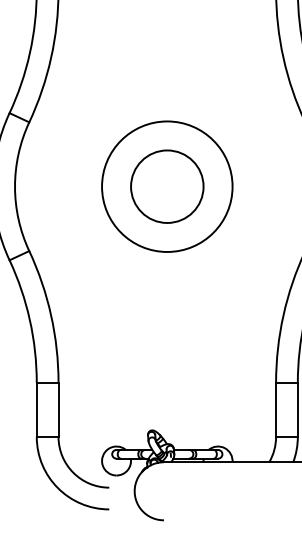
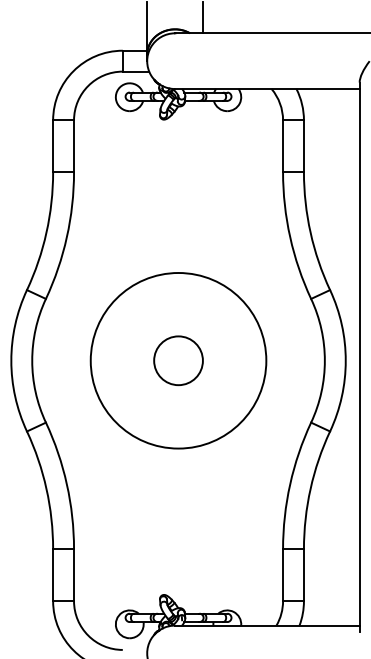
circle: (167, 186) -> (178, 360), size x0.7
circle: (167, 186) -> (178, 360), size x1.4

